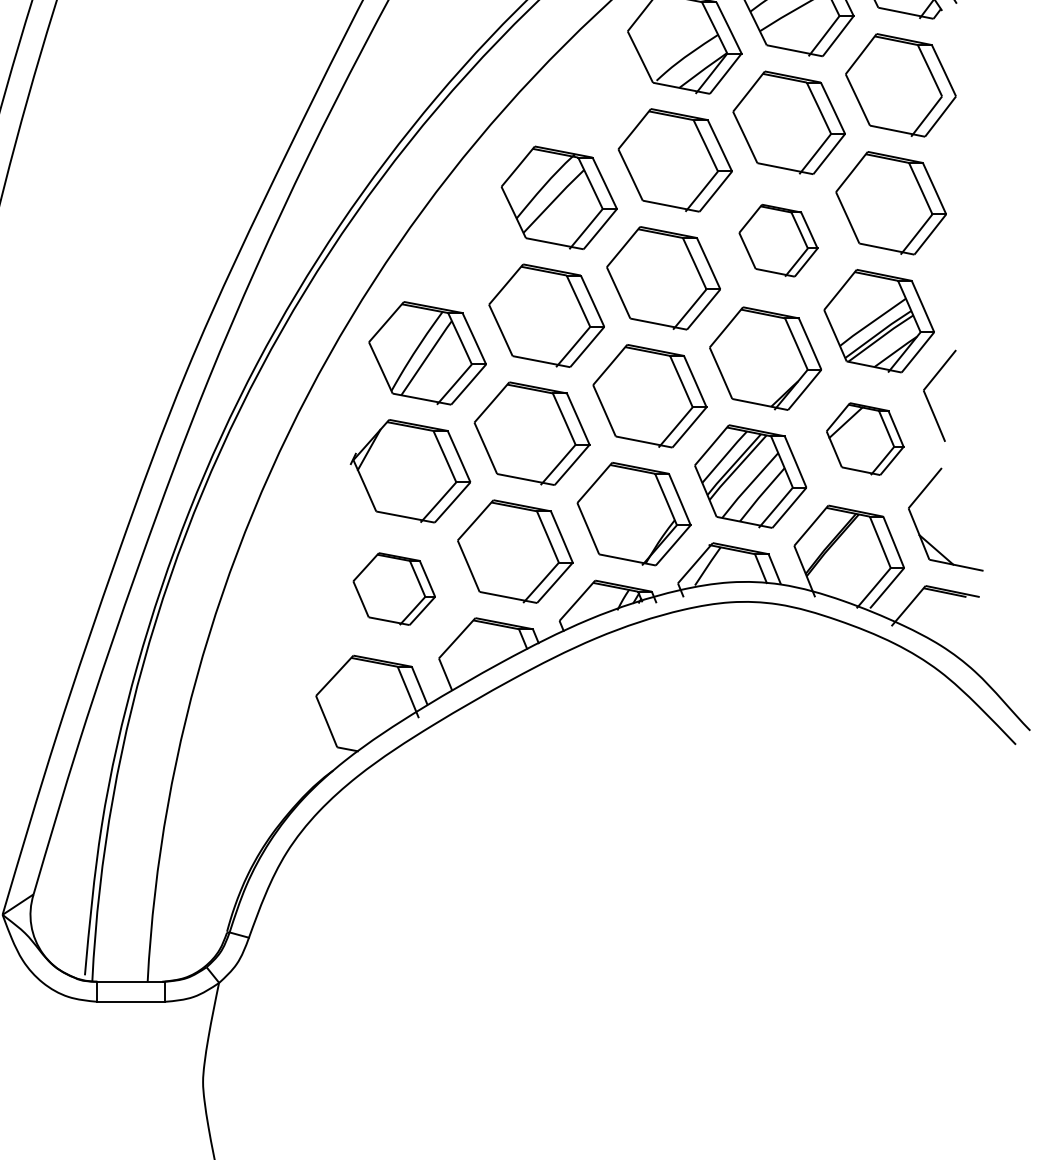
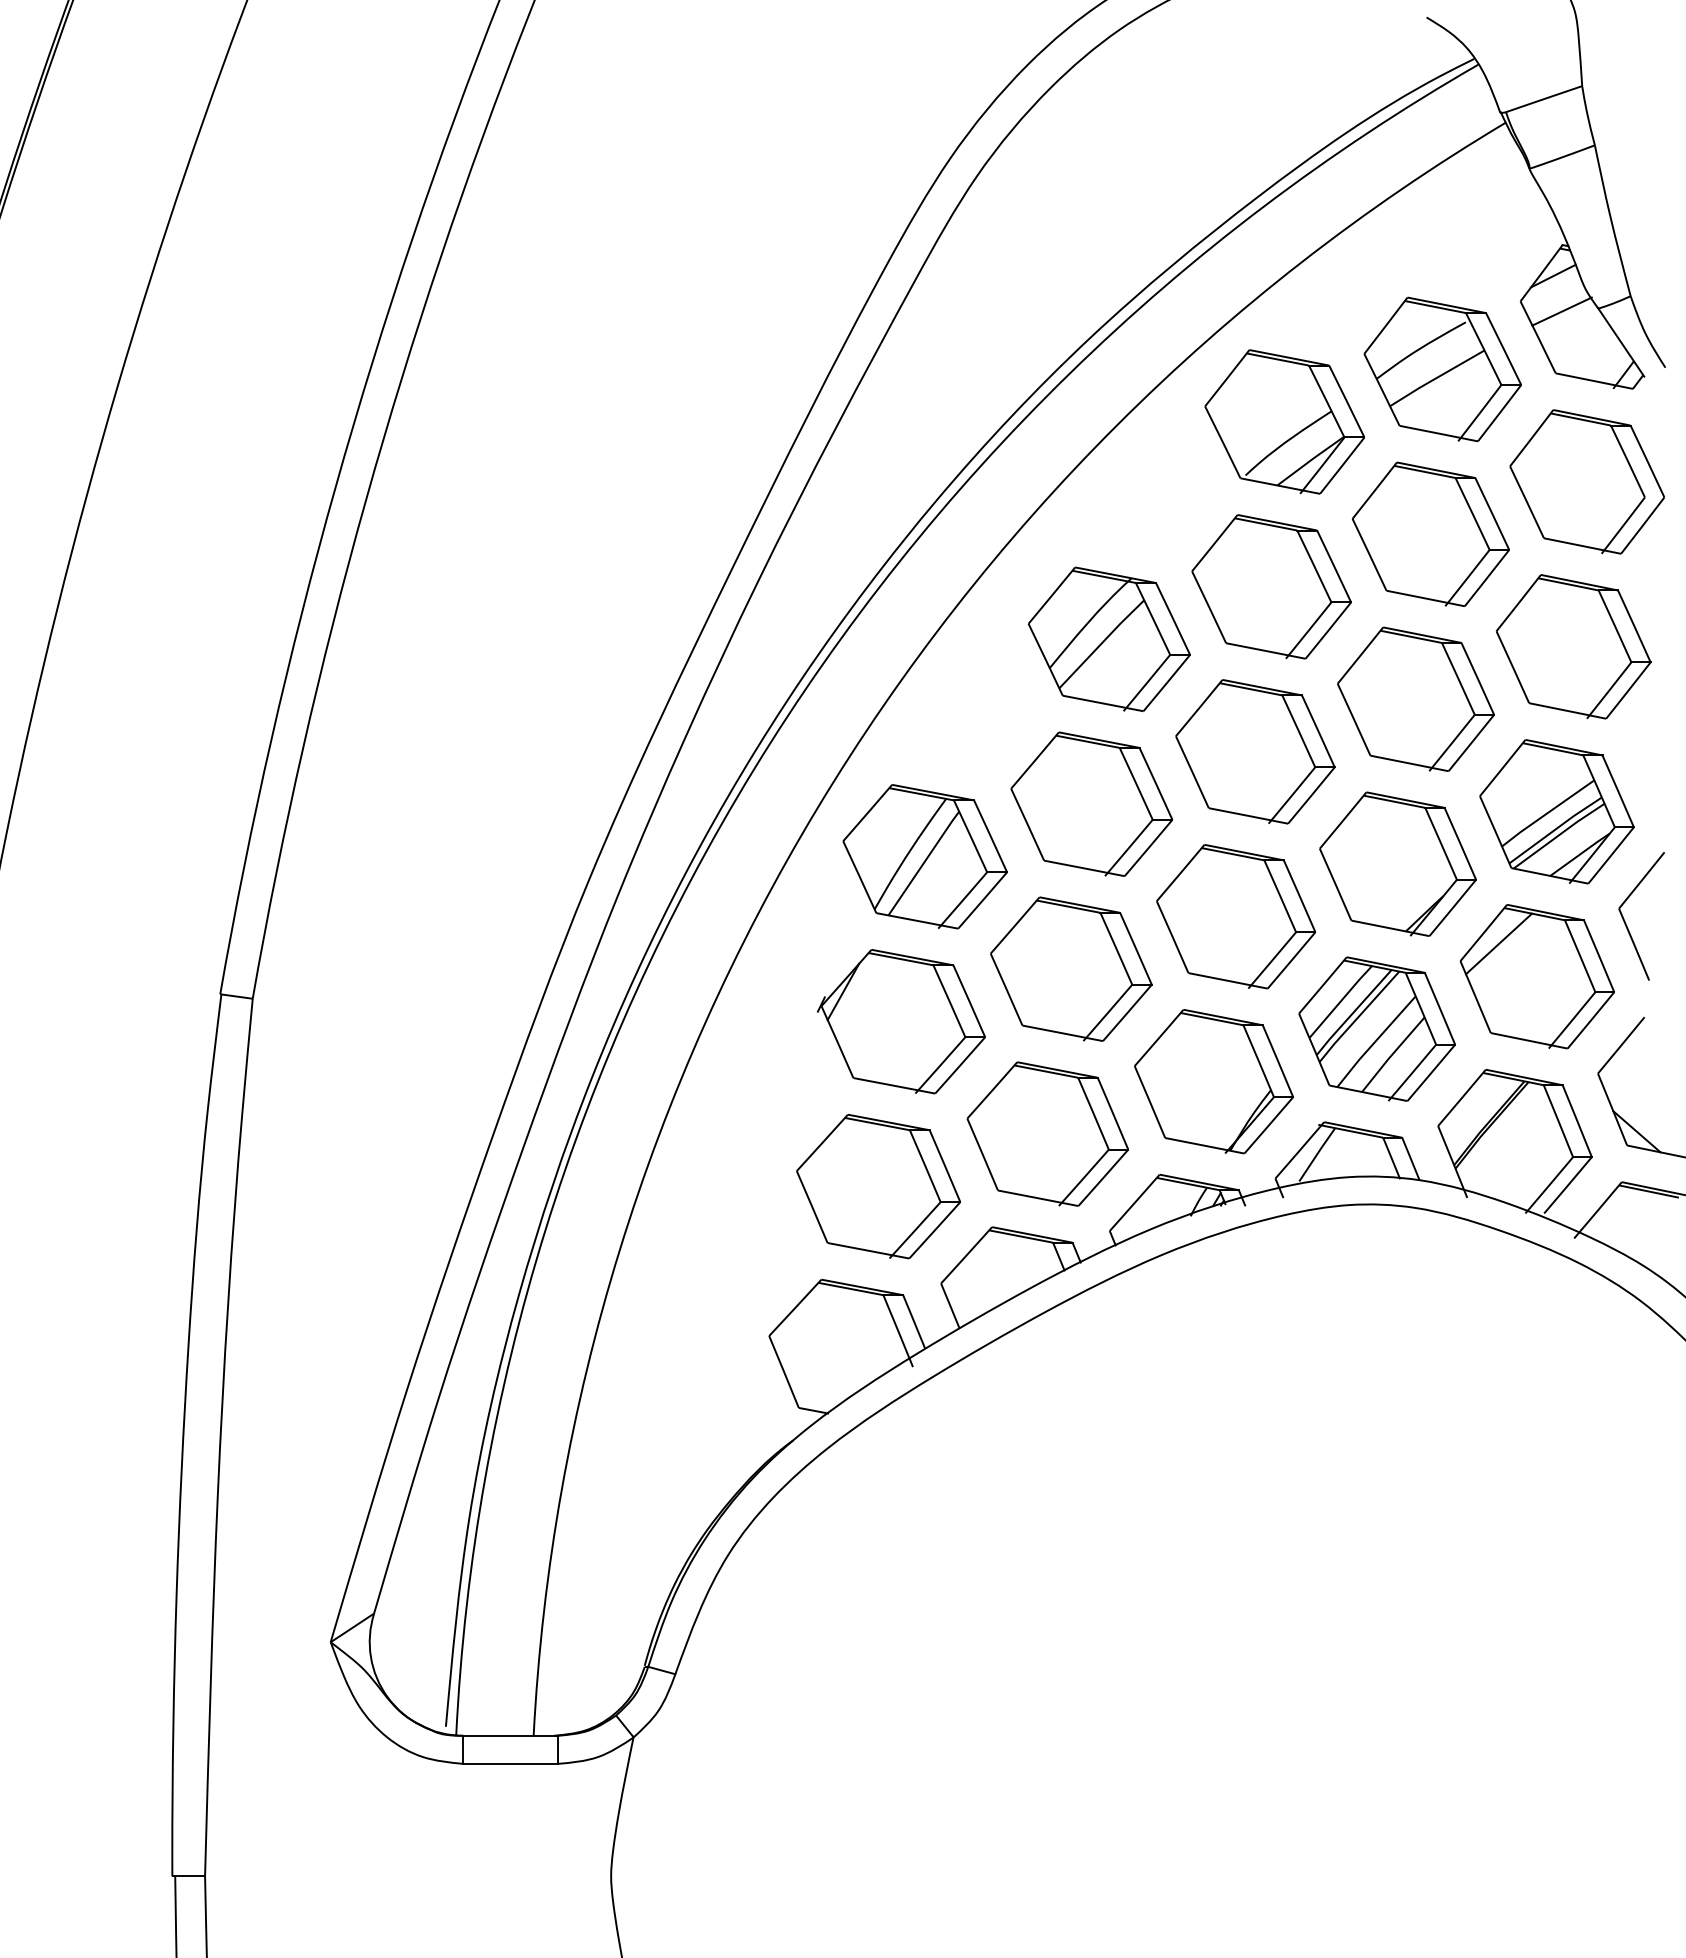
part: (778, 240) -> (1415, 698), size x1.43
part: (864, 438) -> (1536, 976), size x1.43
part: (394, 589) -> (878, 1186), size x1.43

